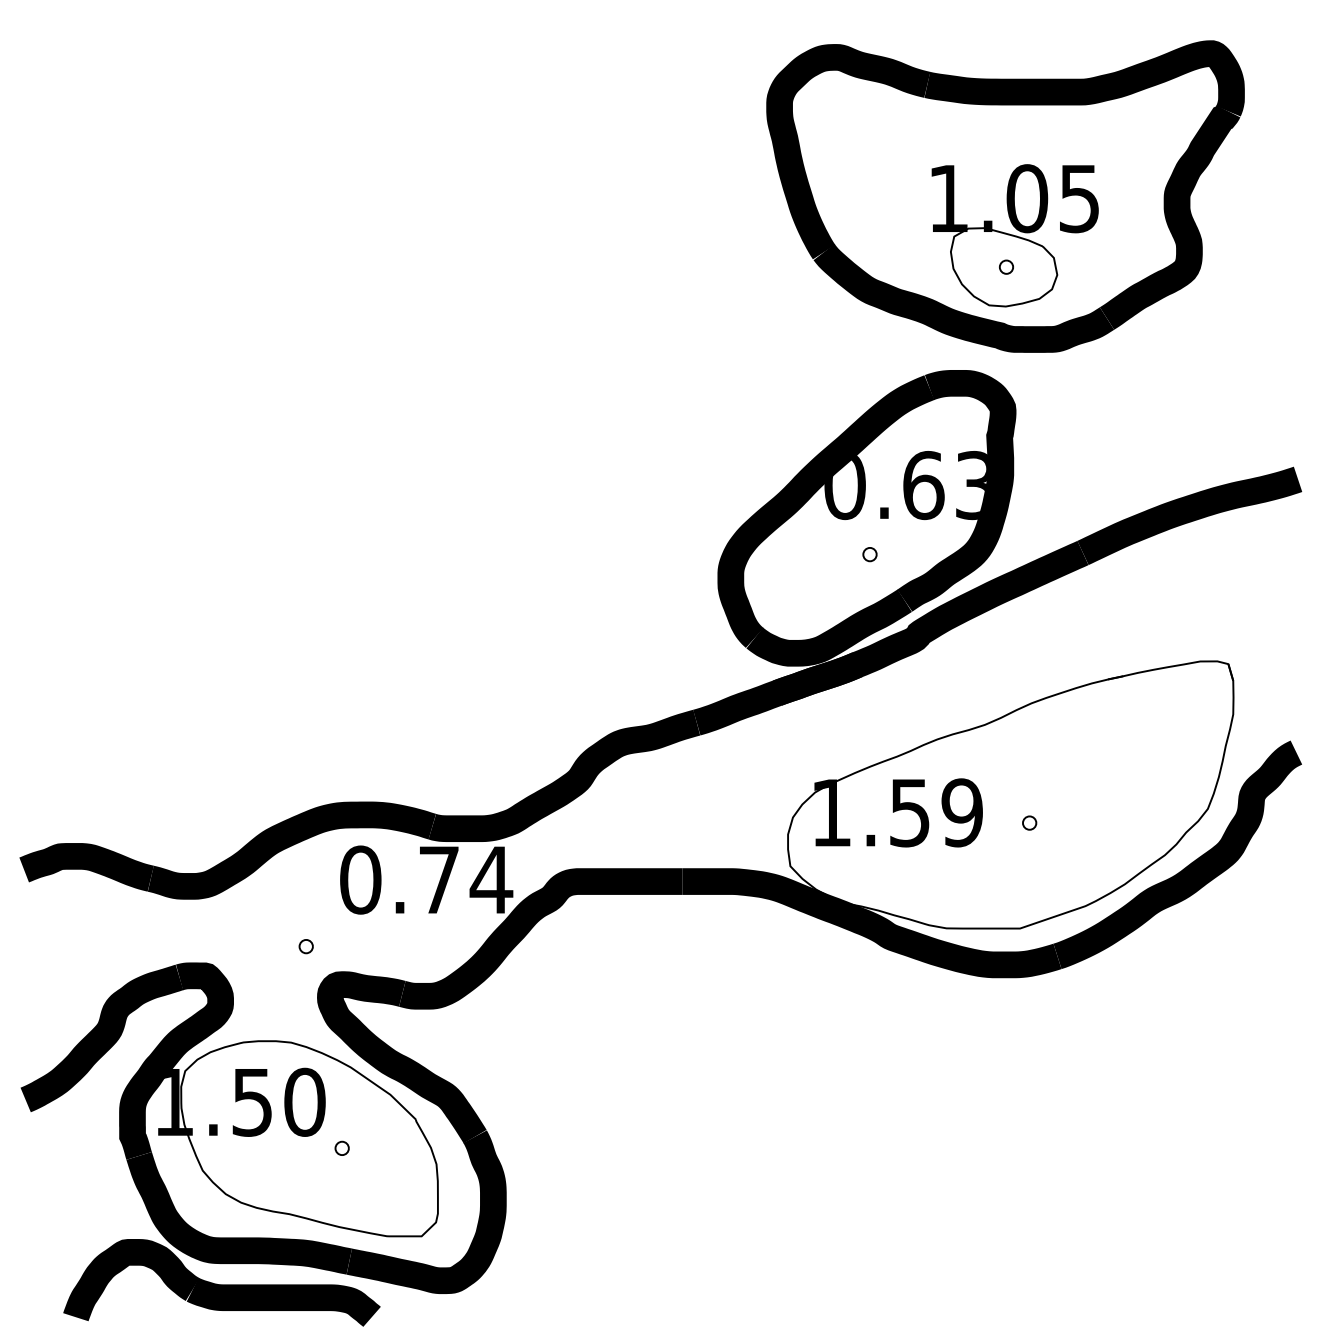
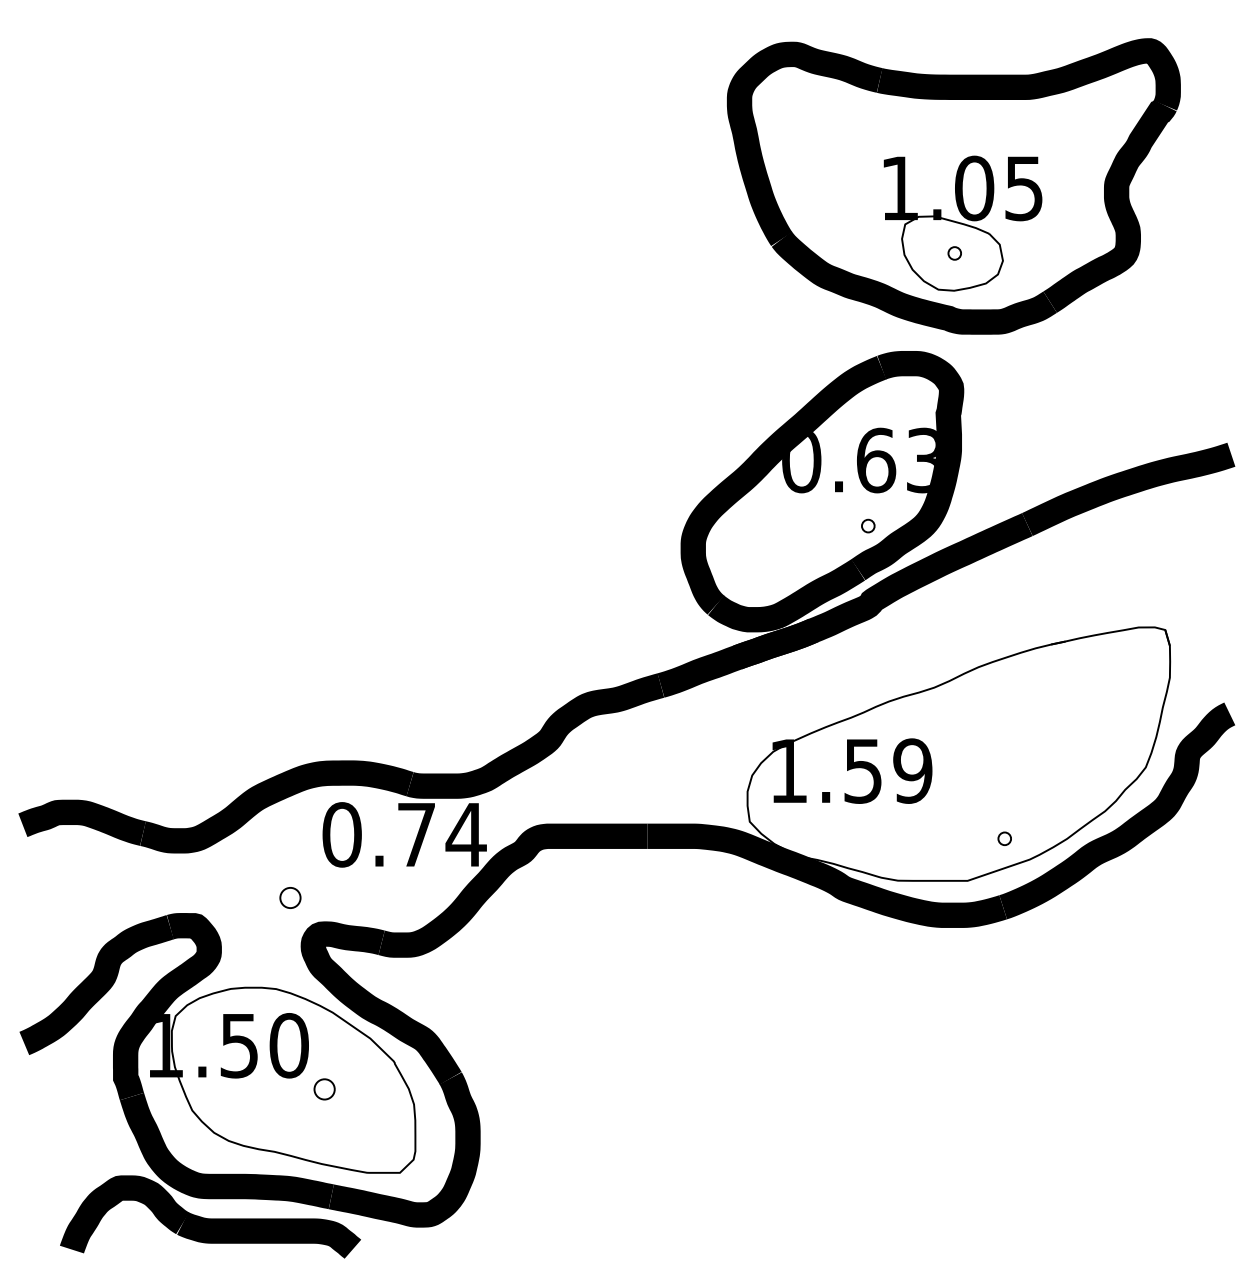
part: (870, 553) -> (868, 525), moved
part: (1029, 822) -> (1004, 838), moved
part: (306, 946) -> (290, 897), size x1.6
part: (342, 1148) -> (324, 1089), size x1.6

